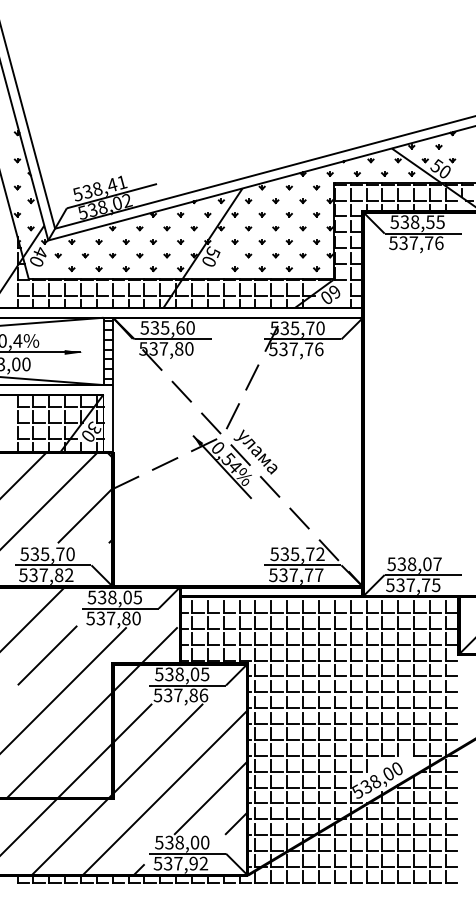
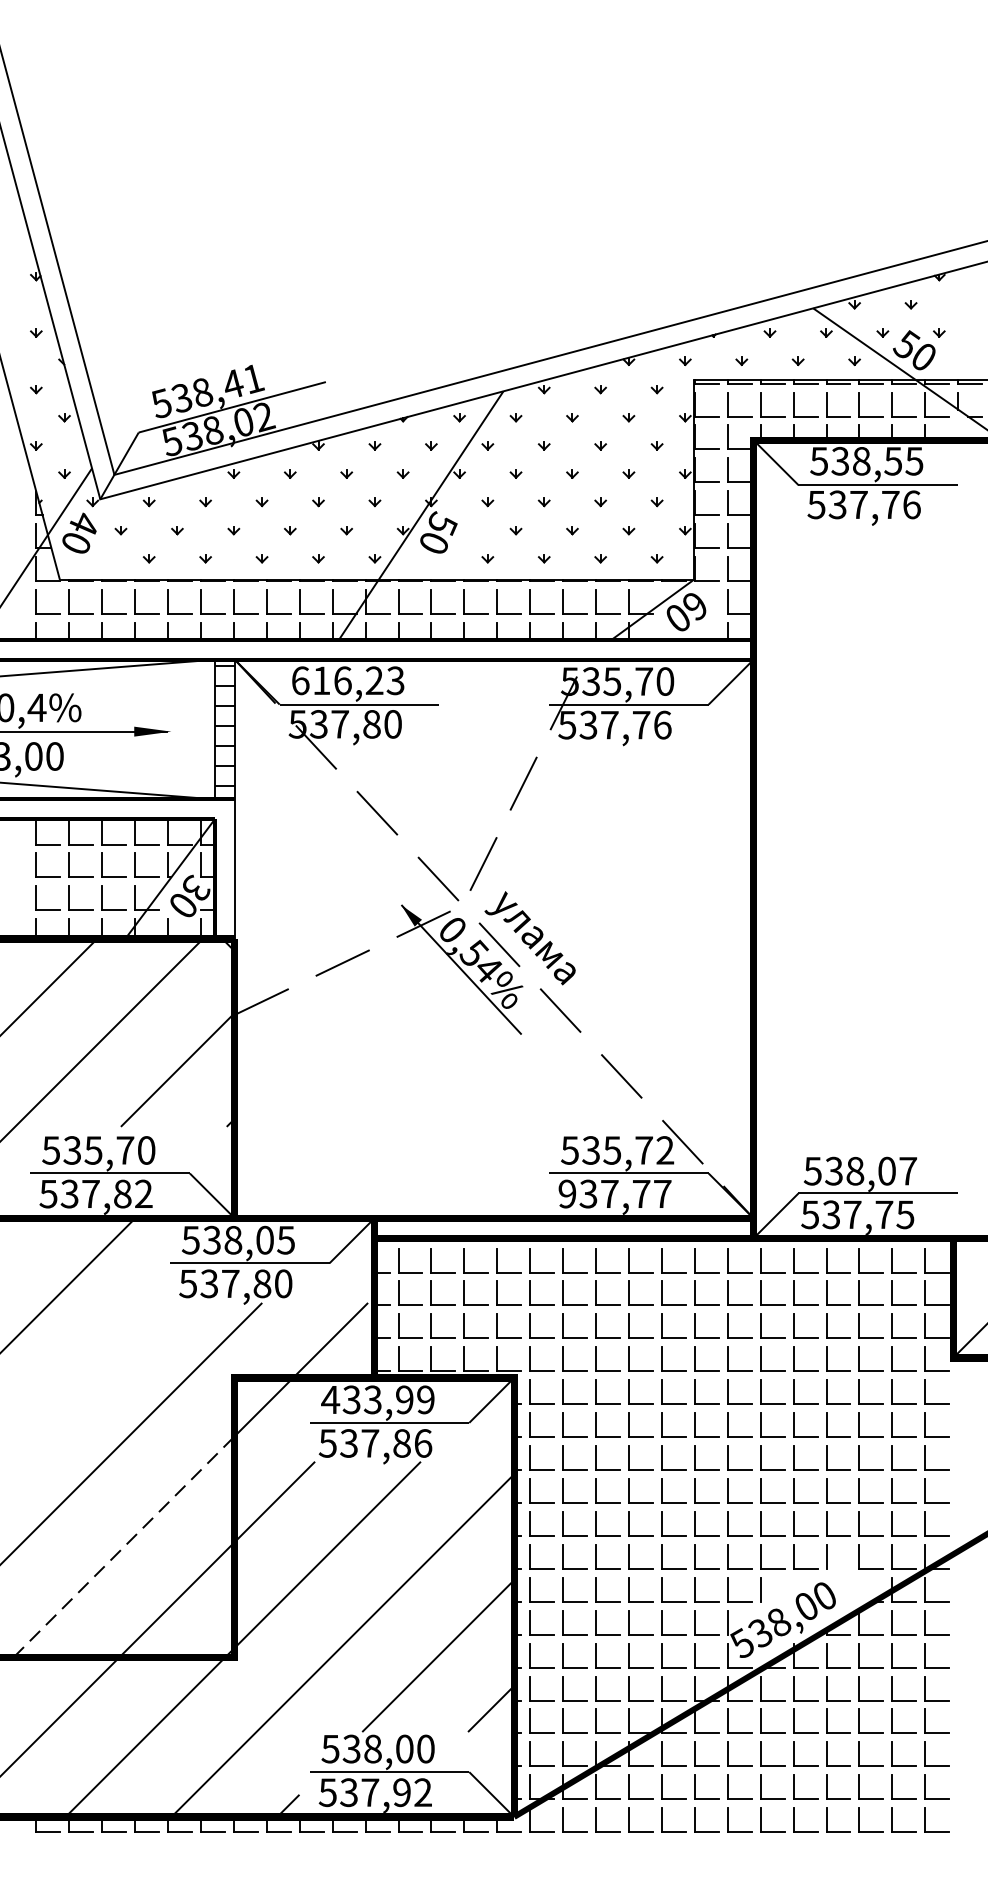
text: (167, 327) -> (347, 679), 535,60 -> 616,23
text: (273, 574) -> (567, 1192), 537,77 -> 937,77
line: (47, 655) -> (98, 1360), removed
text: (181, 674) -> (376, 1400), 538,05 -> 433,99
line: (60, 744) -> (125, 1545), solid -> dashed

